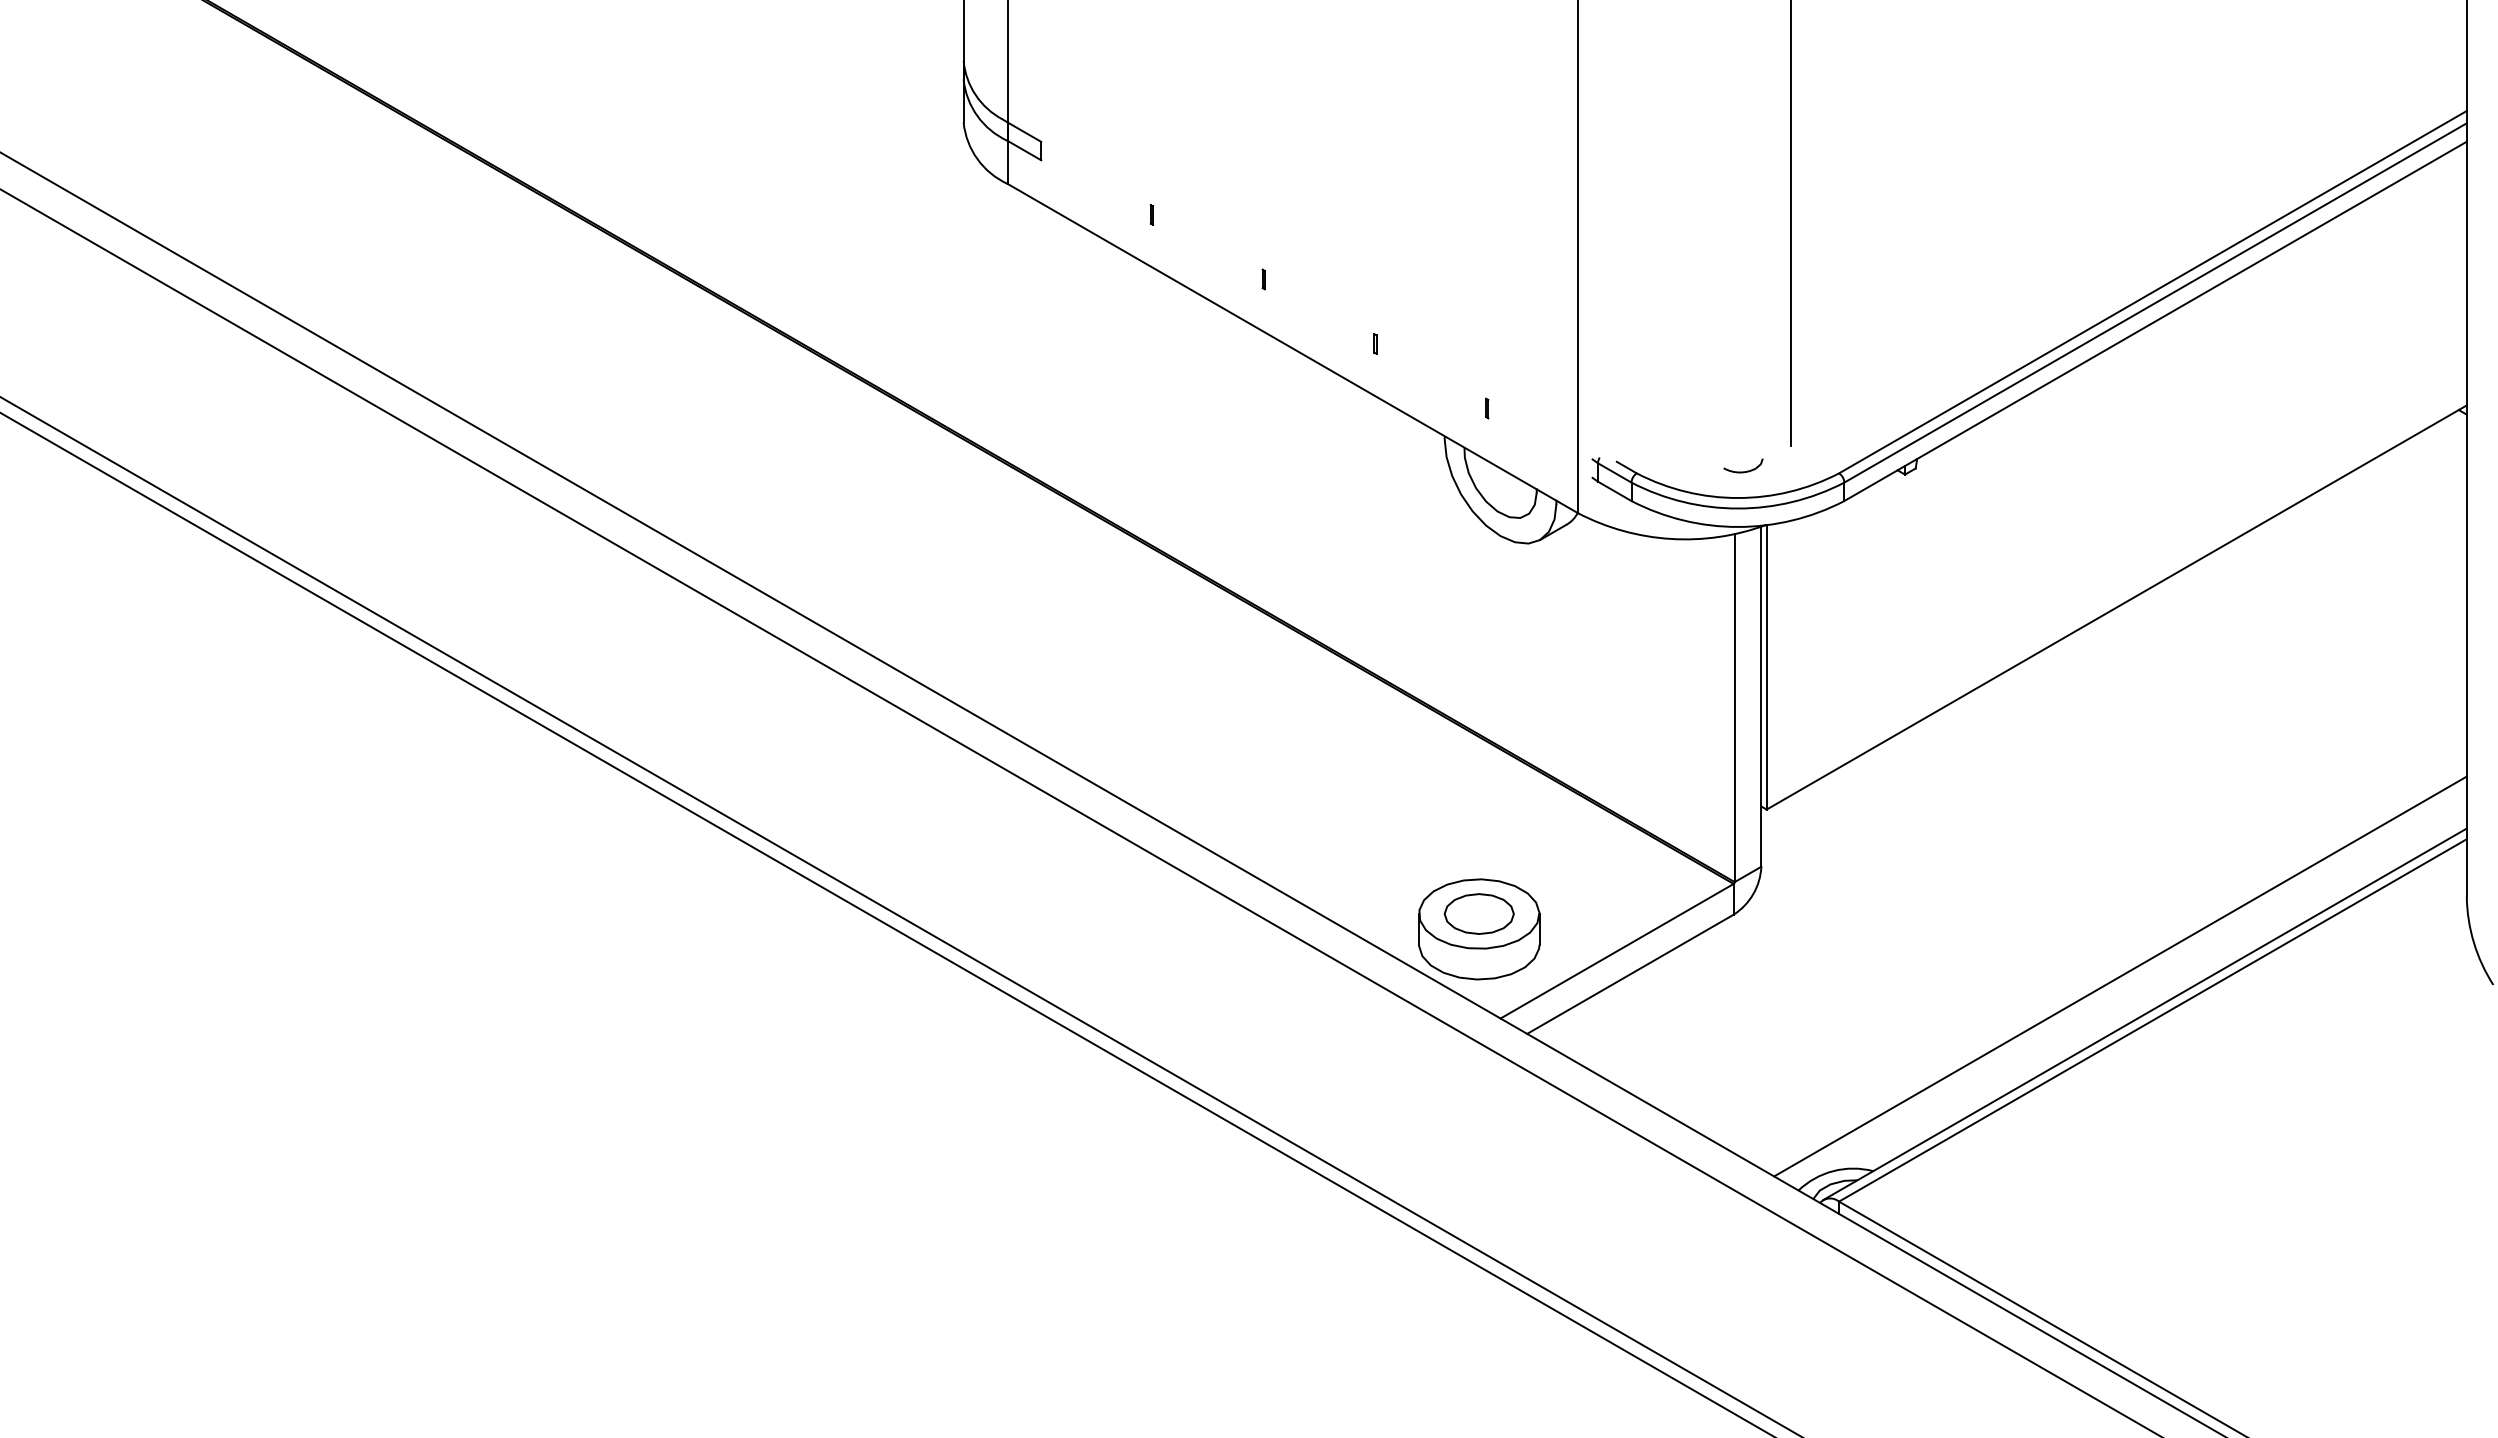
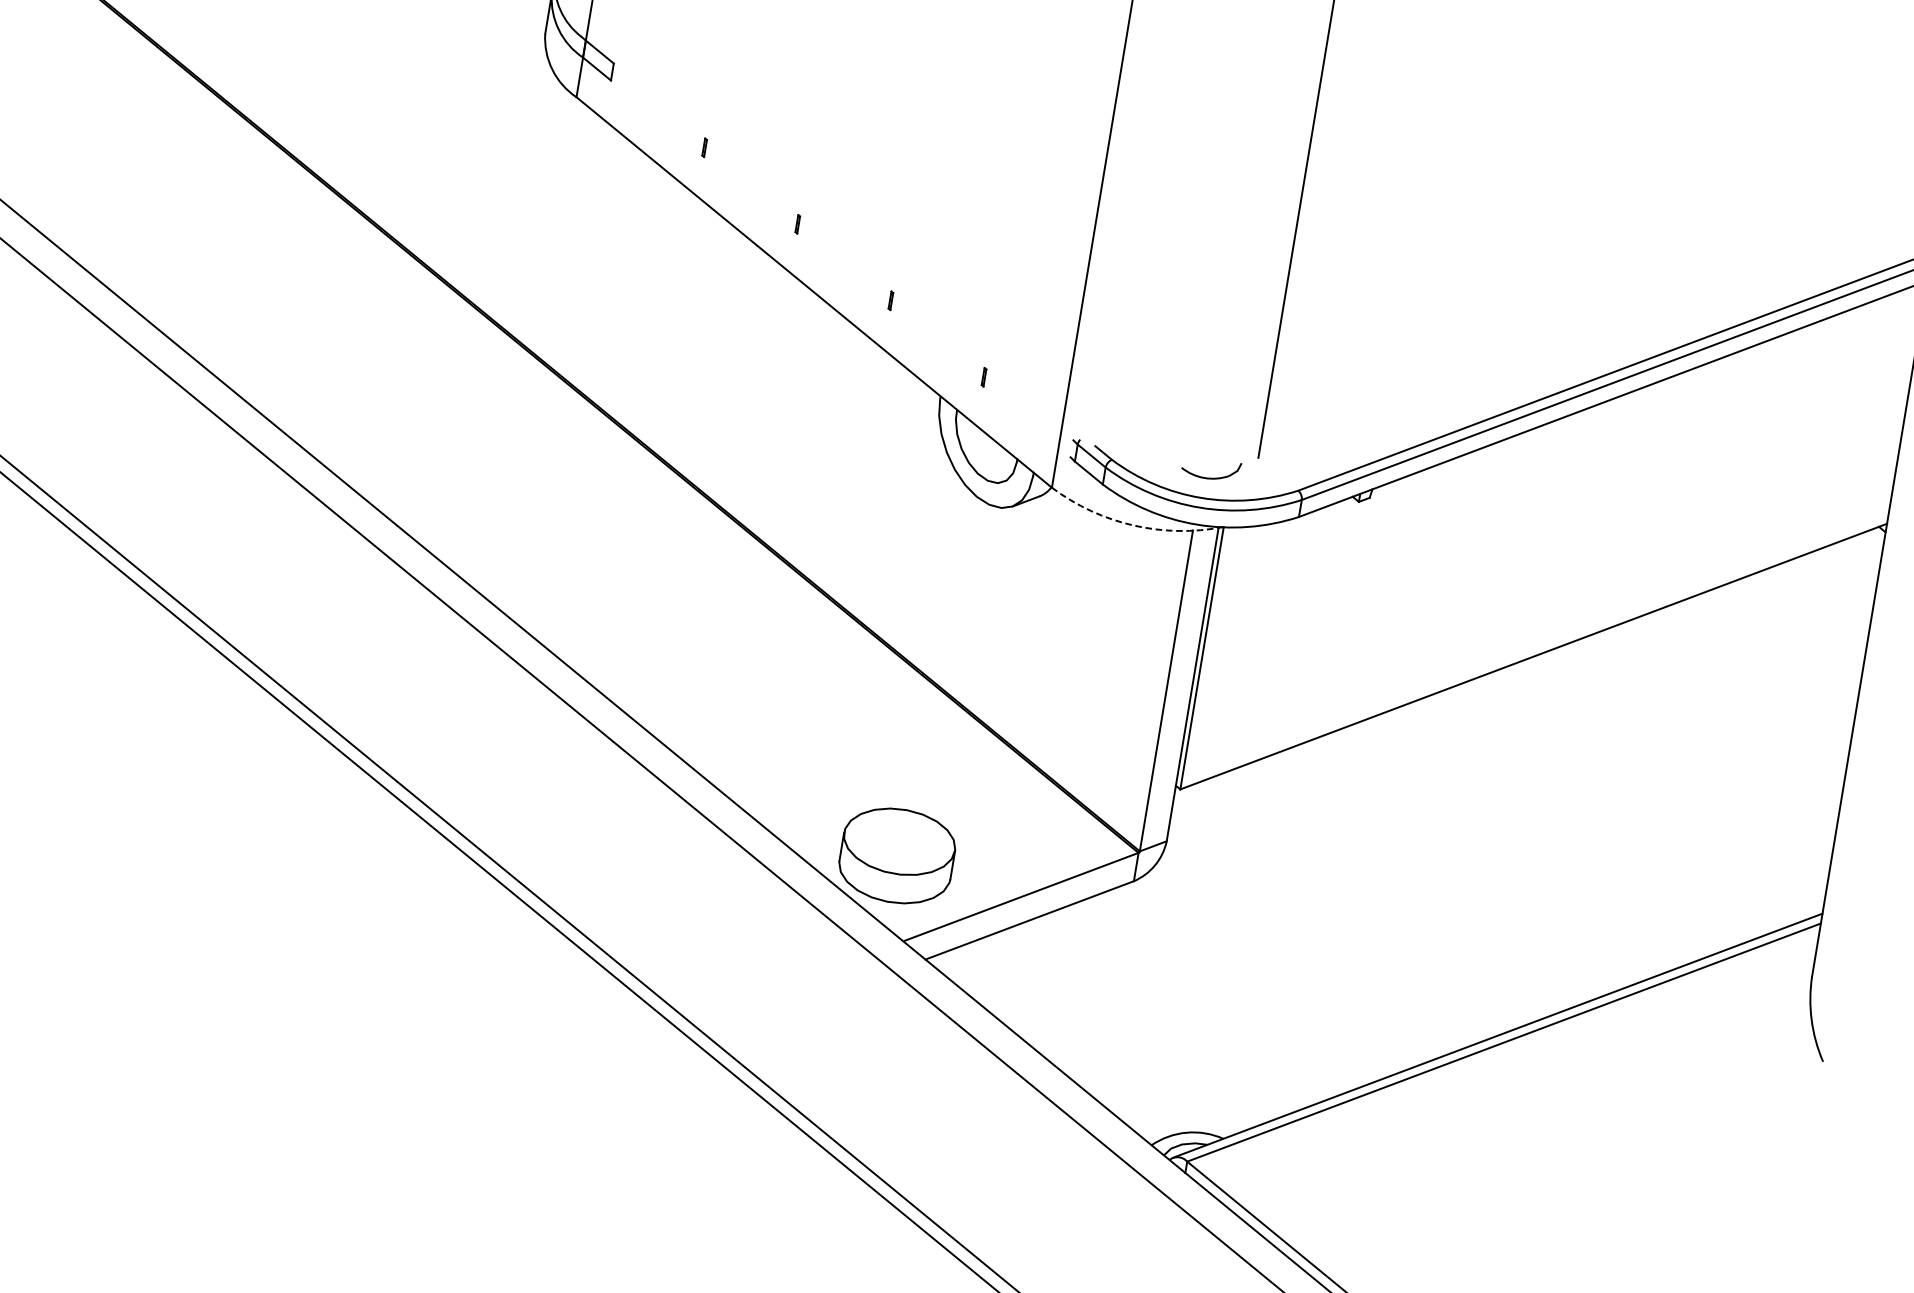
part: (1743, 465) -> (1211, 468), size x1.6
arc: (1671, 538) -> (1134, 525), solid -> dashed
part: (1478, 913) -> (898, 841), removed
line: (2120, 976) -> (1480, 997), removed

